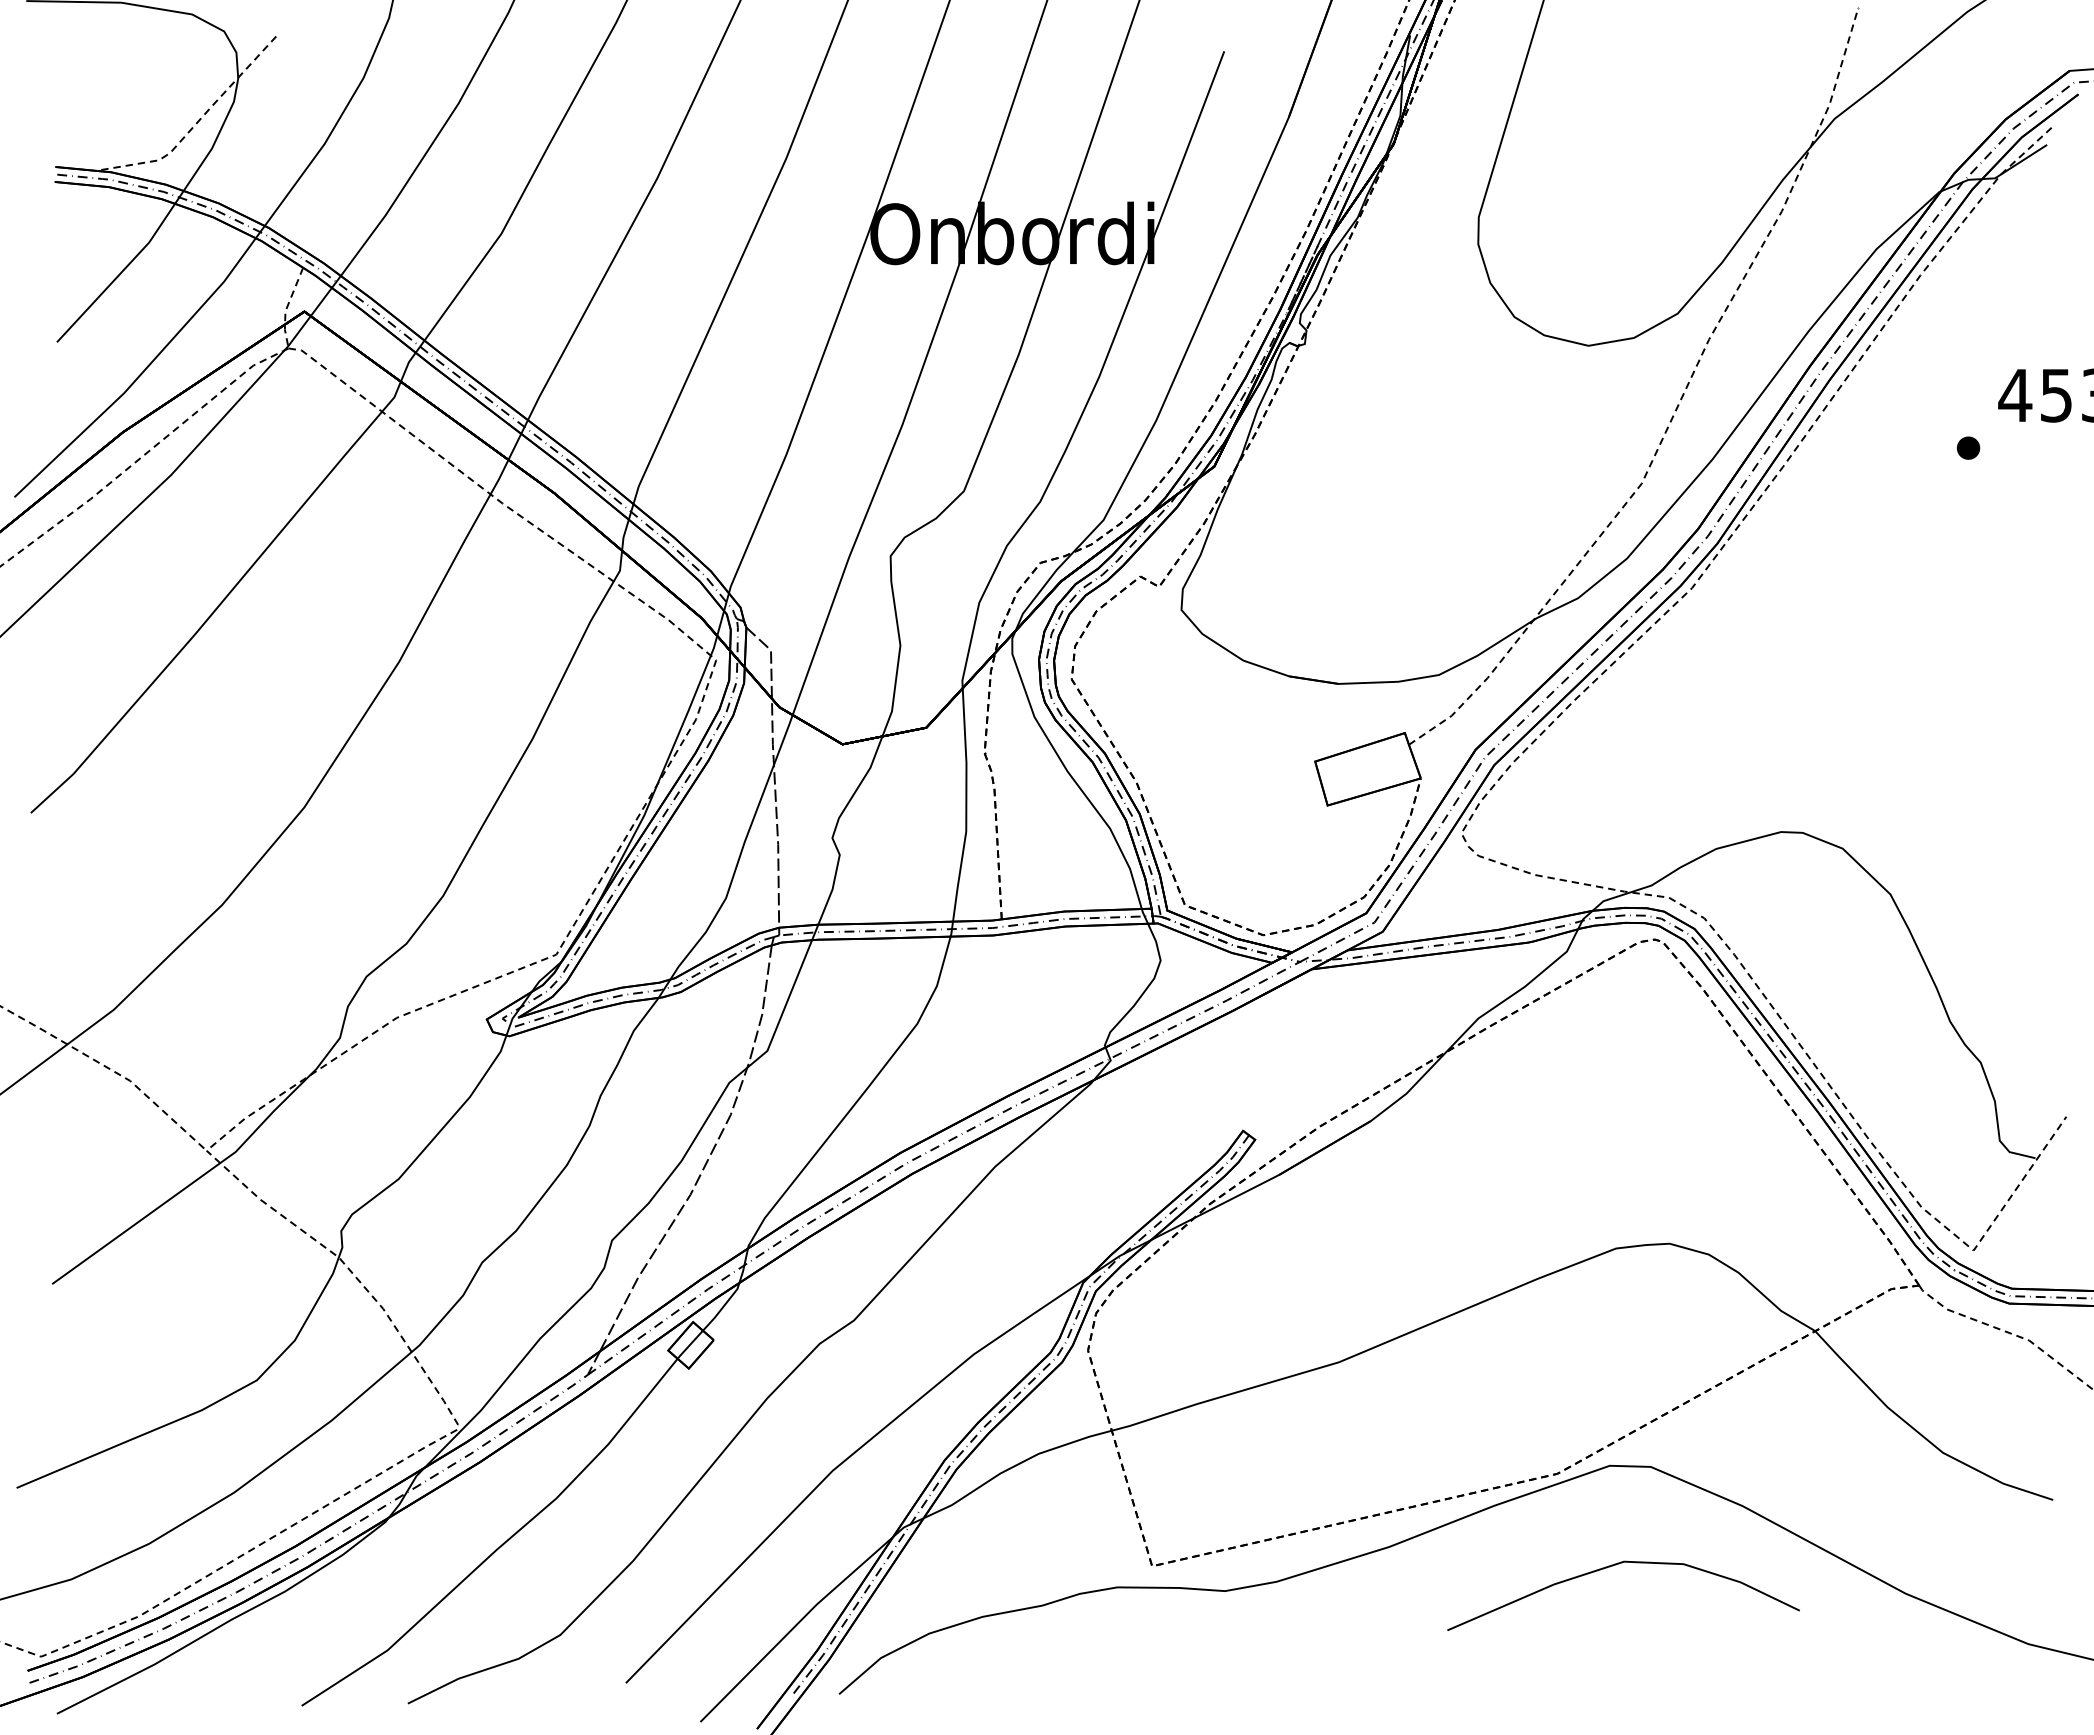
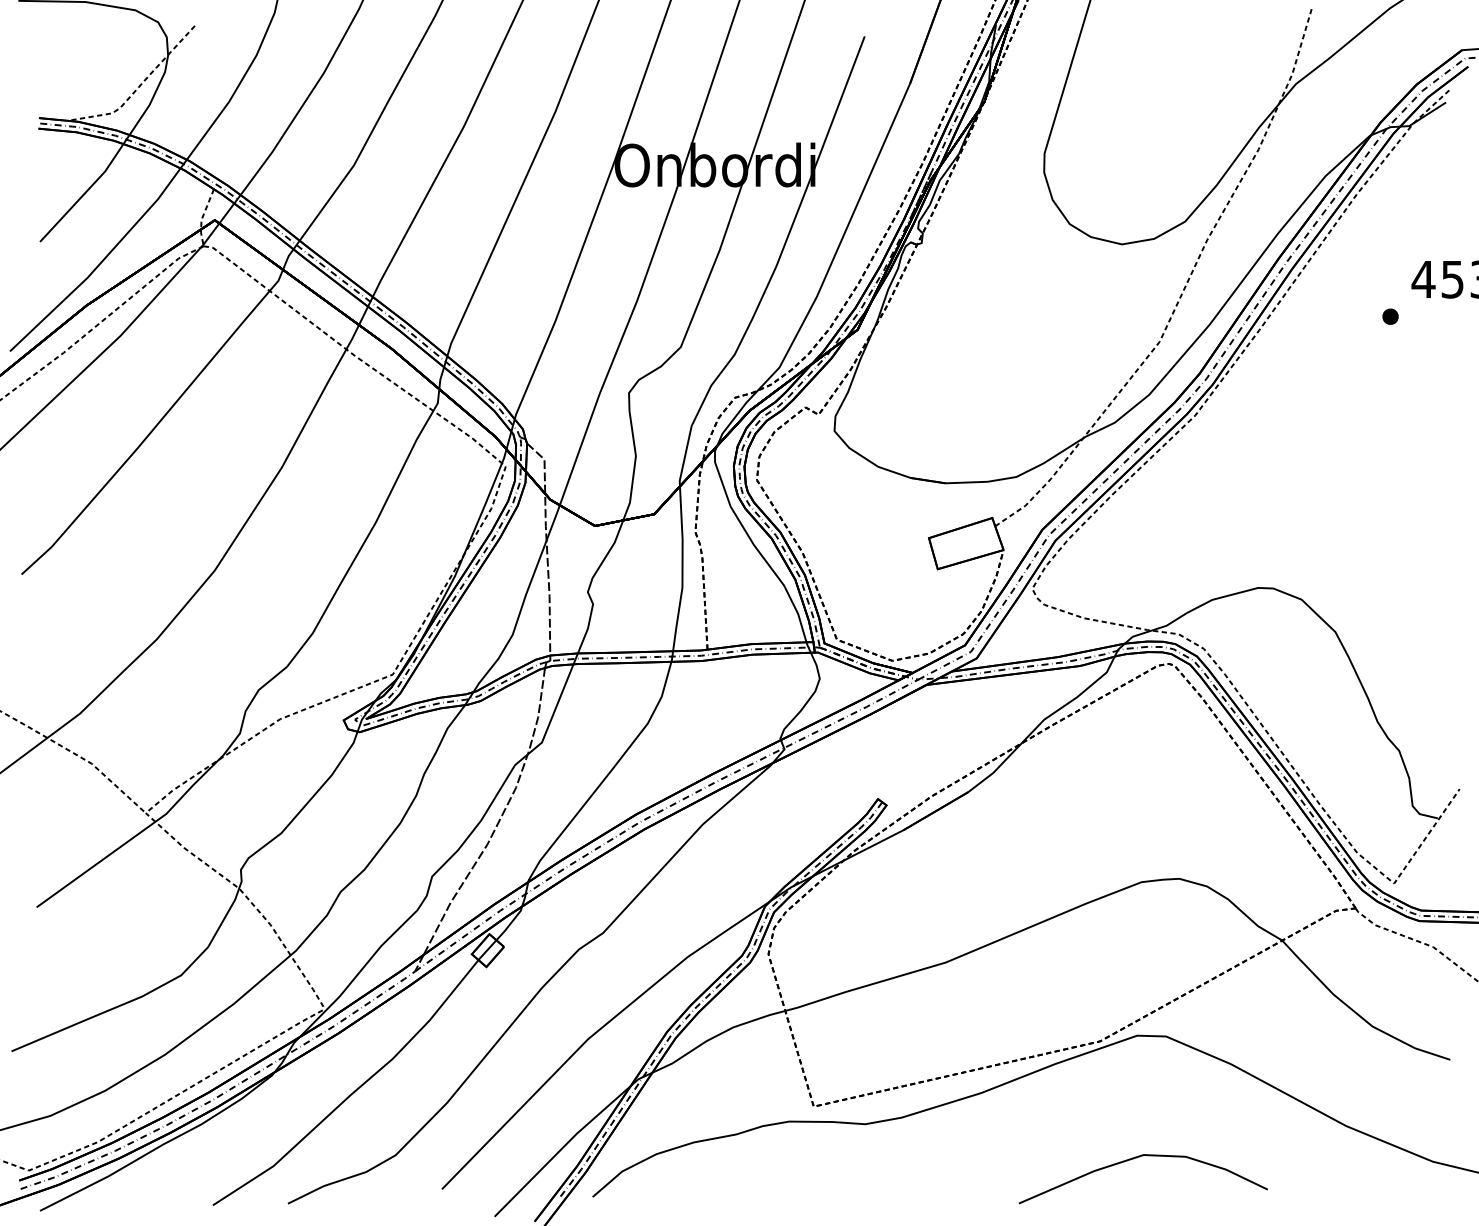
curve: (1613, 1566) -> (1136, 1158), moved

